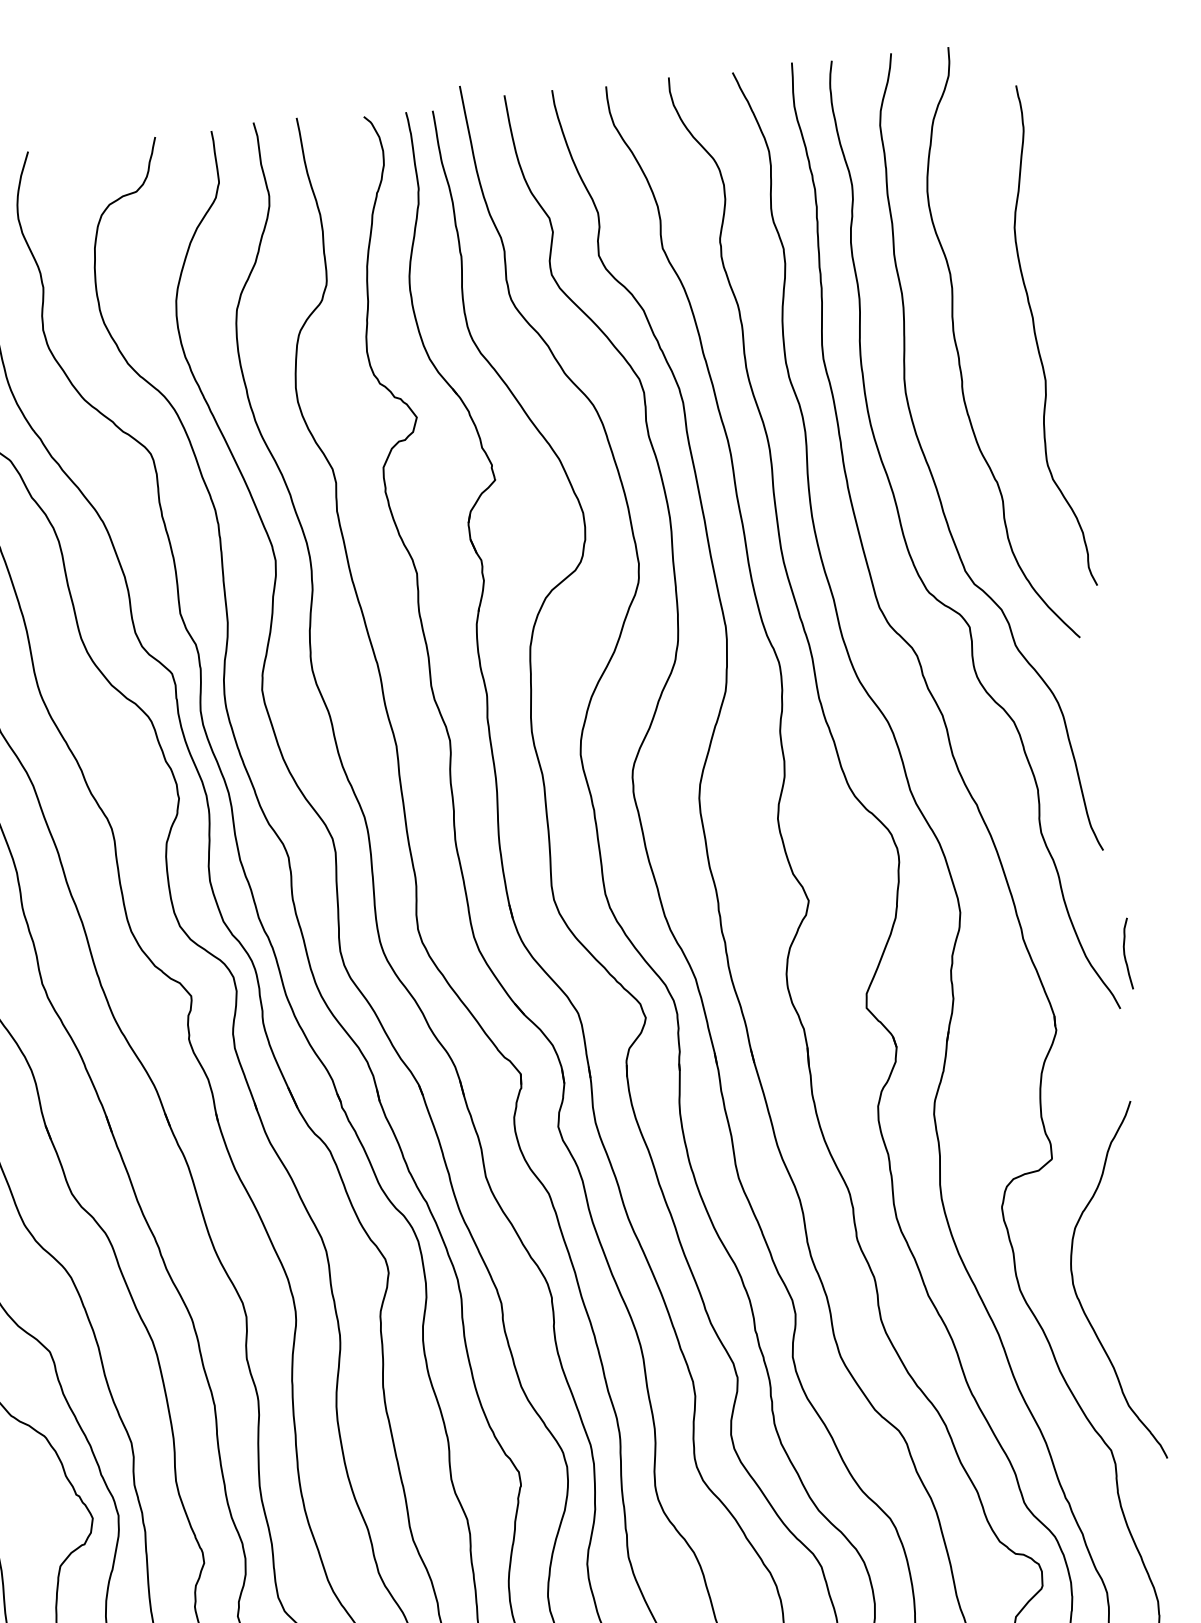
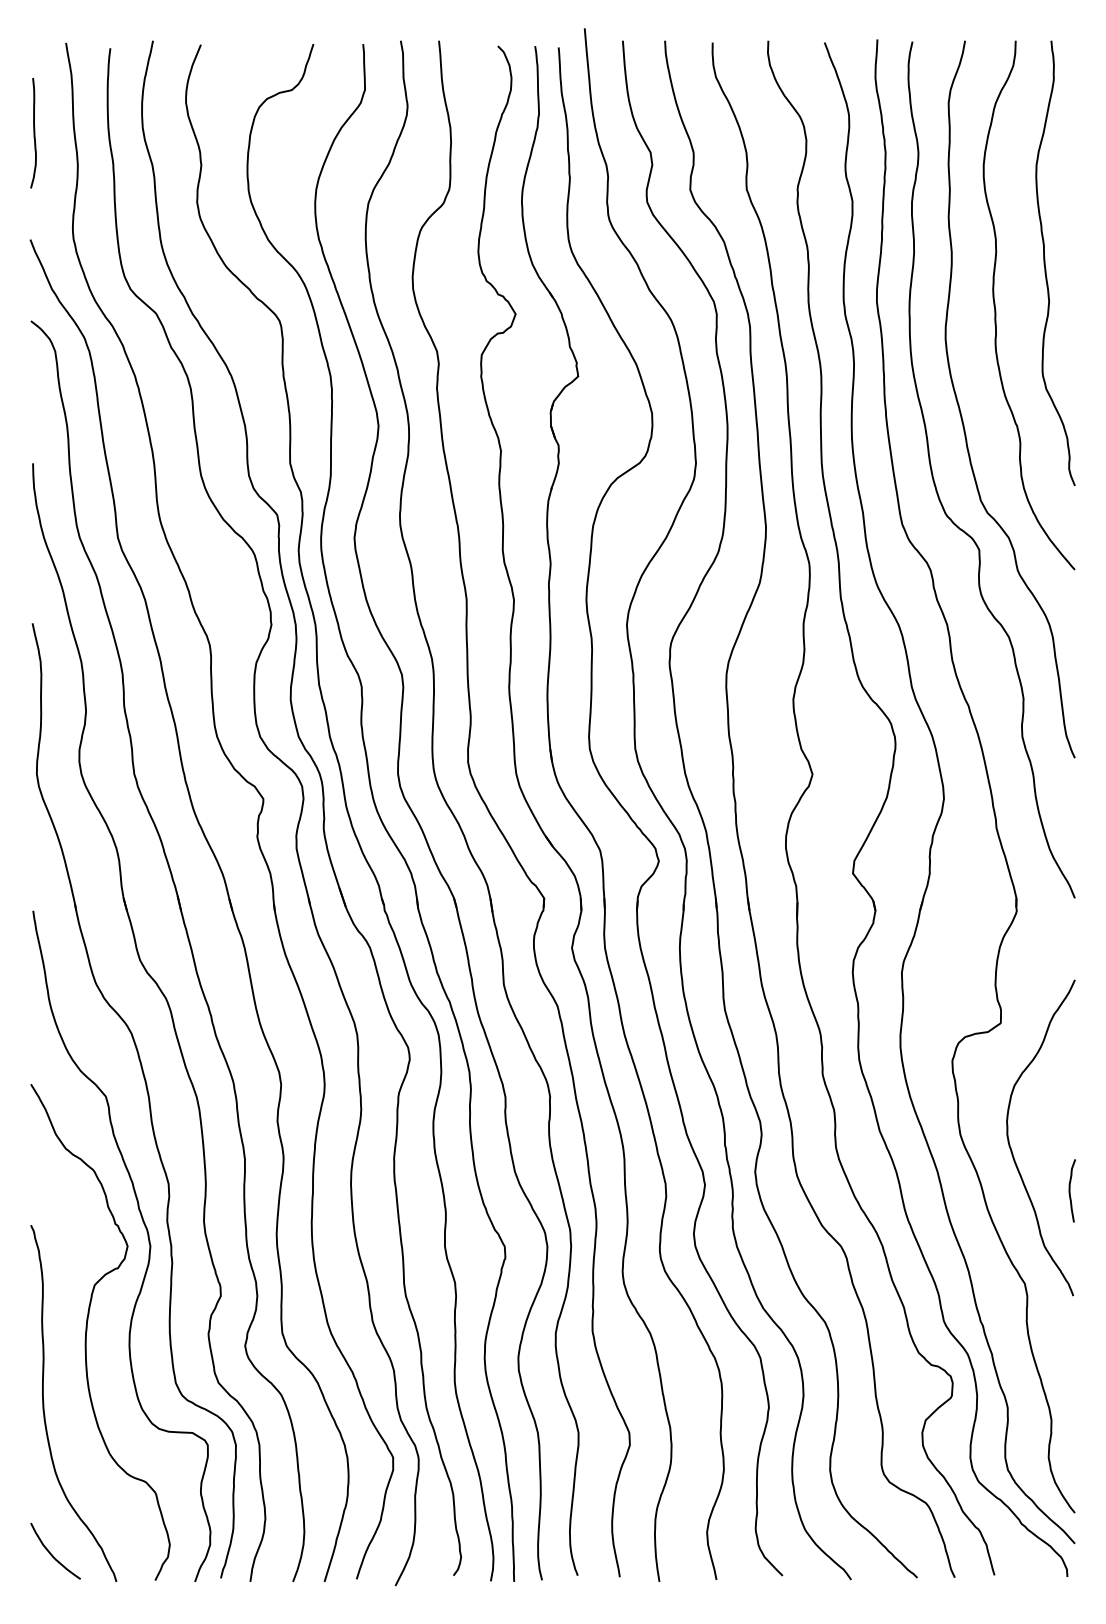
curve: (1036, 337) -> (1045, 263), moved
curve: (1125, 953) -> (1070, 1190), moved

